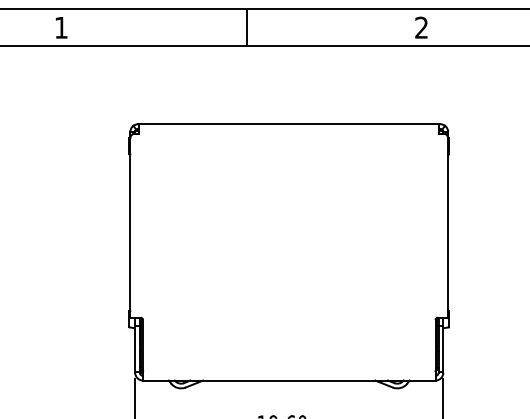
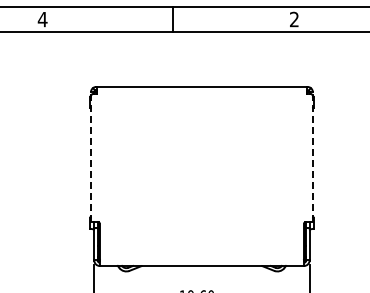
text: (60, 27) -> (42, 19), 1 -> 4
line: (129, 225) -> (90, 157), solid -> dashed
line: (447, 225) -> (312, 157), solid -> dashed

